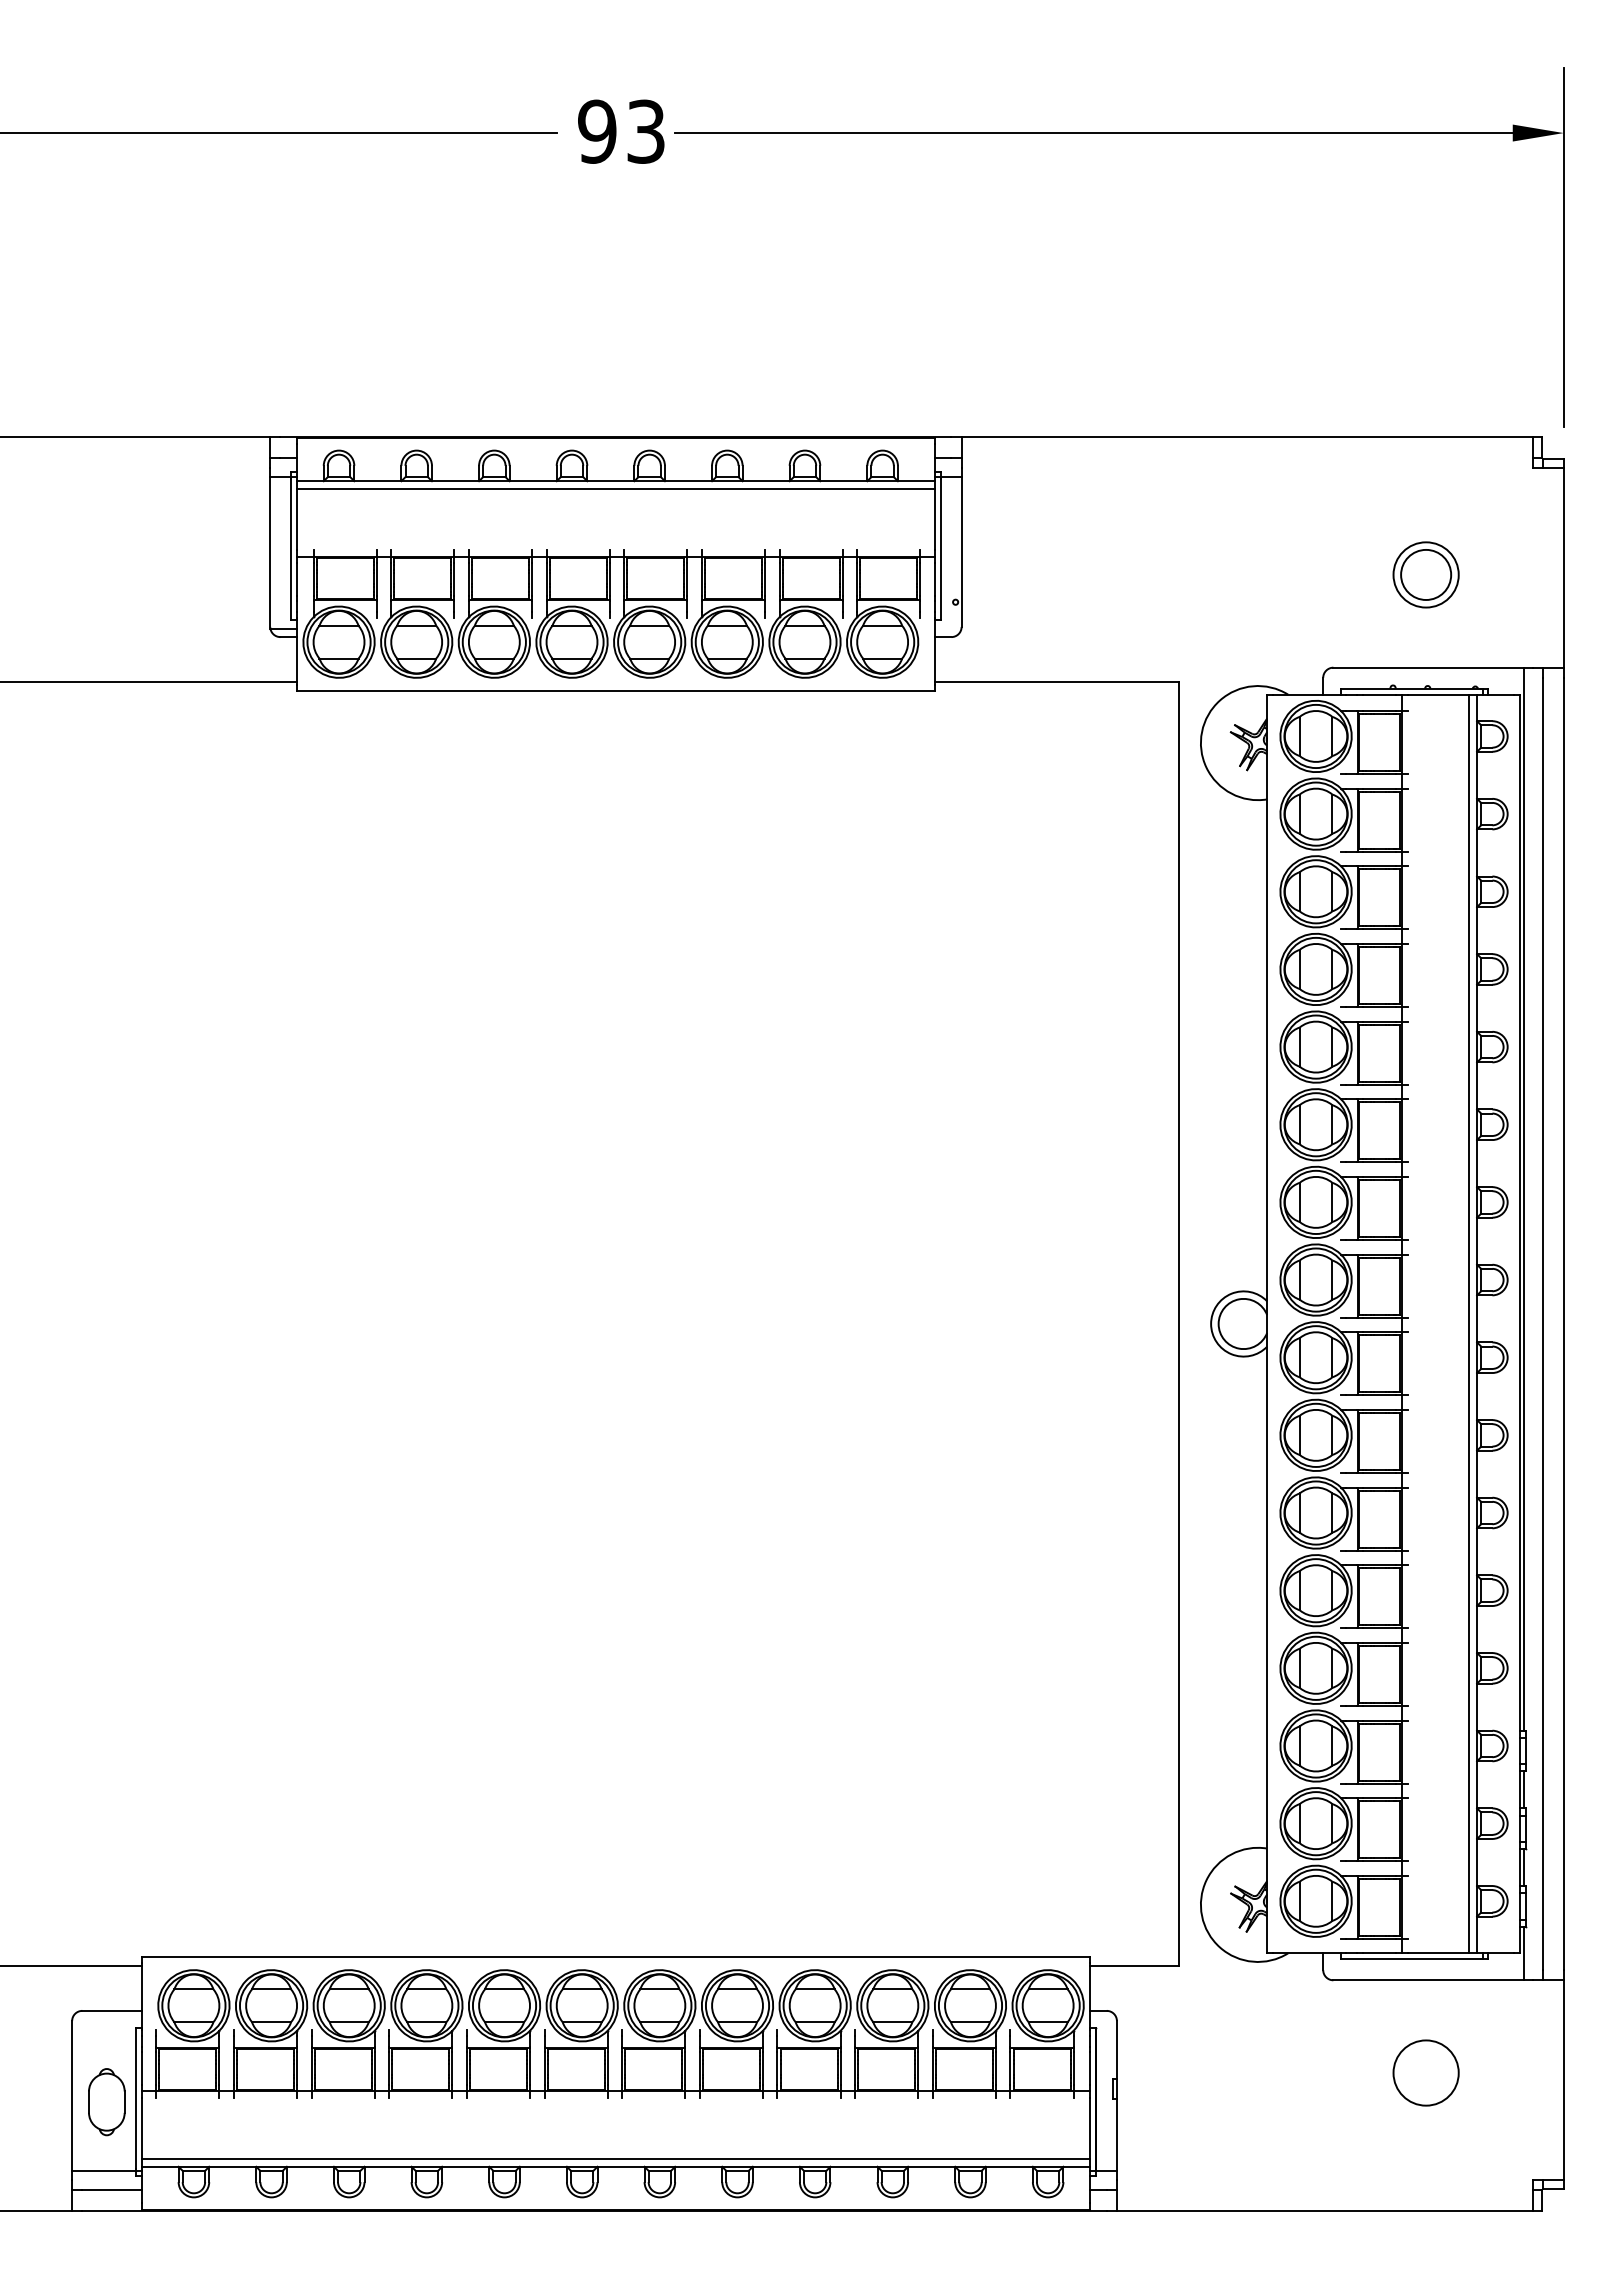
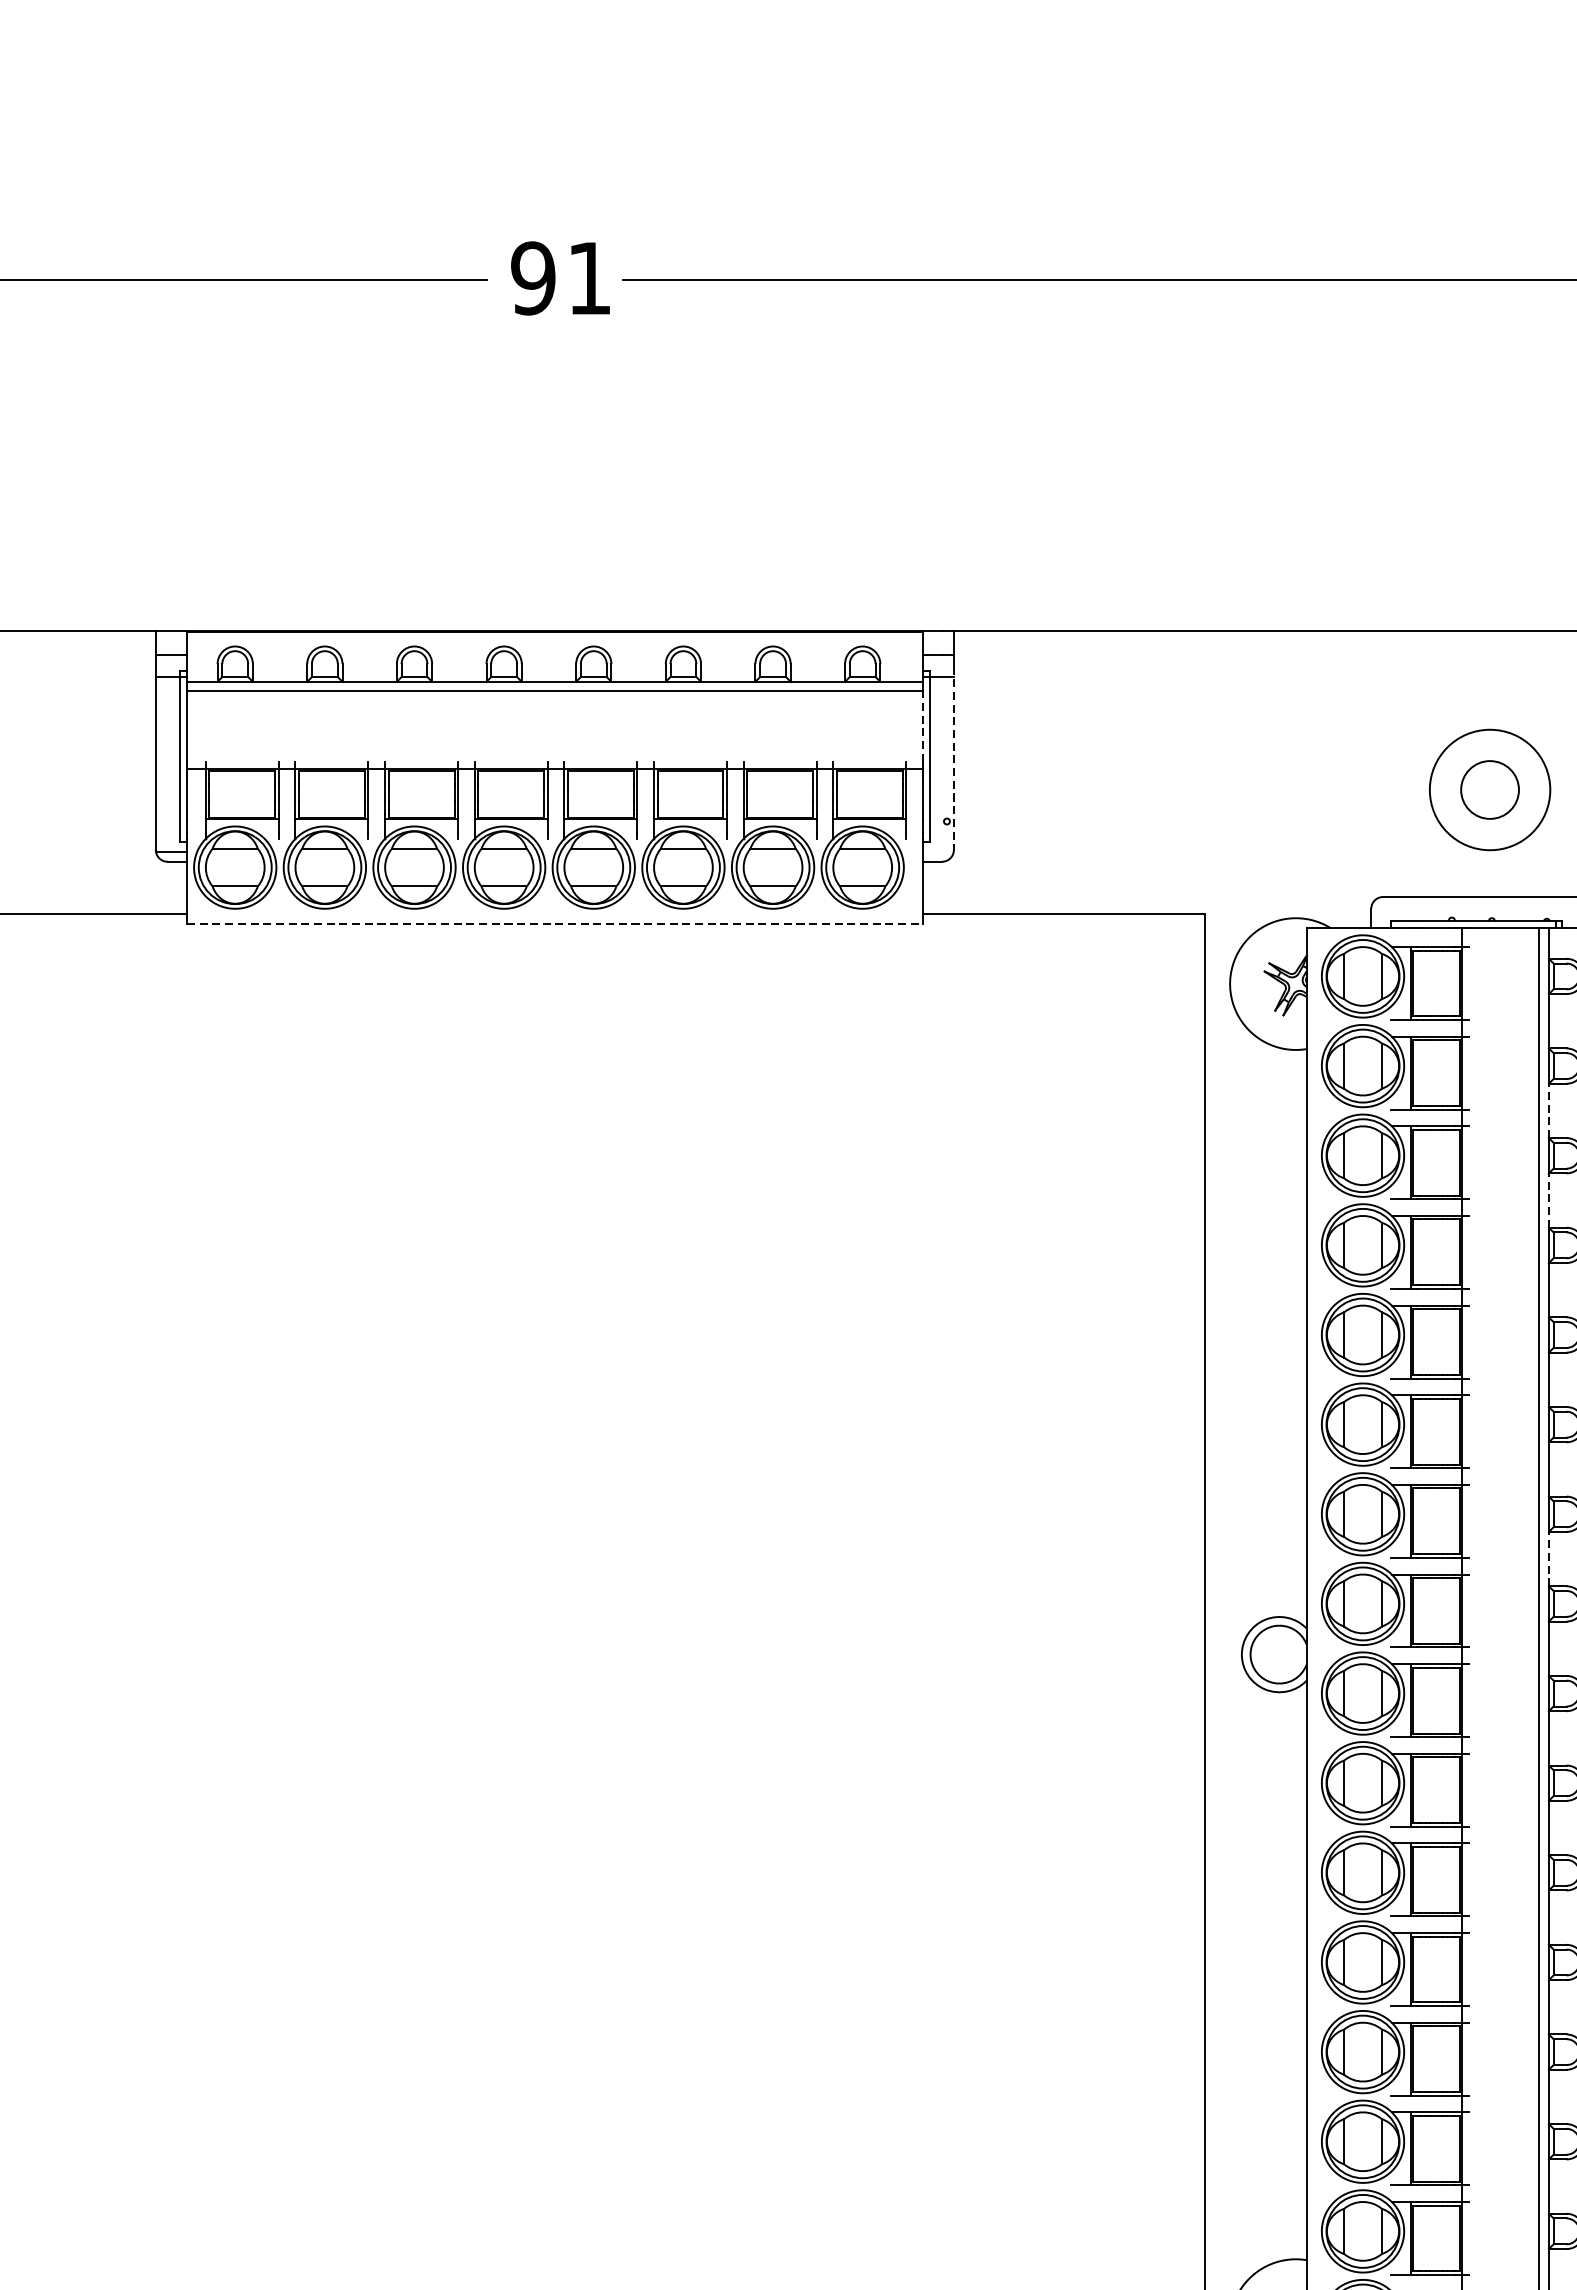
text: (645, 131) -> (588, 278), 93 -> 91
line: (934, 519) -> (922, 726), solid -> dashed
line: (961, 547) -> (953, 758), solid -> dashed
circle: (1425, 574) -> (1489, 789), size x1.6
line: (615, 691) -> (554, 924), solid -> dashed
line: (1477, 852) -> (1549, 1110), solid -> dashed
line: (1477, 930) -> (1549, 1200), solid -> dashed
line: (1477, 1241) -> (1549, 1559), solid -> dashed

